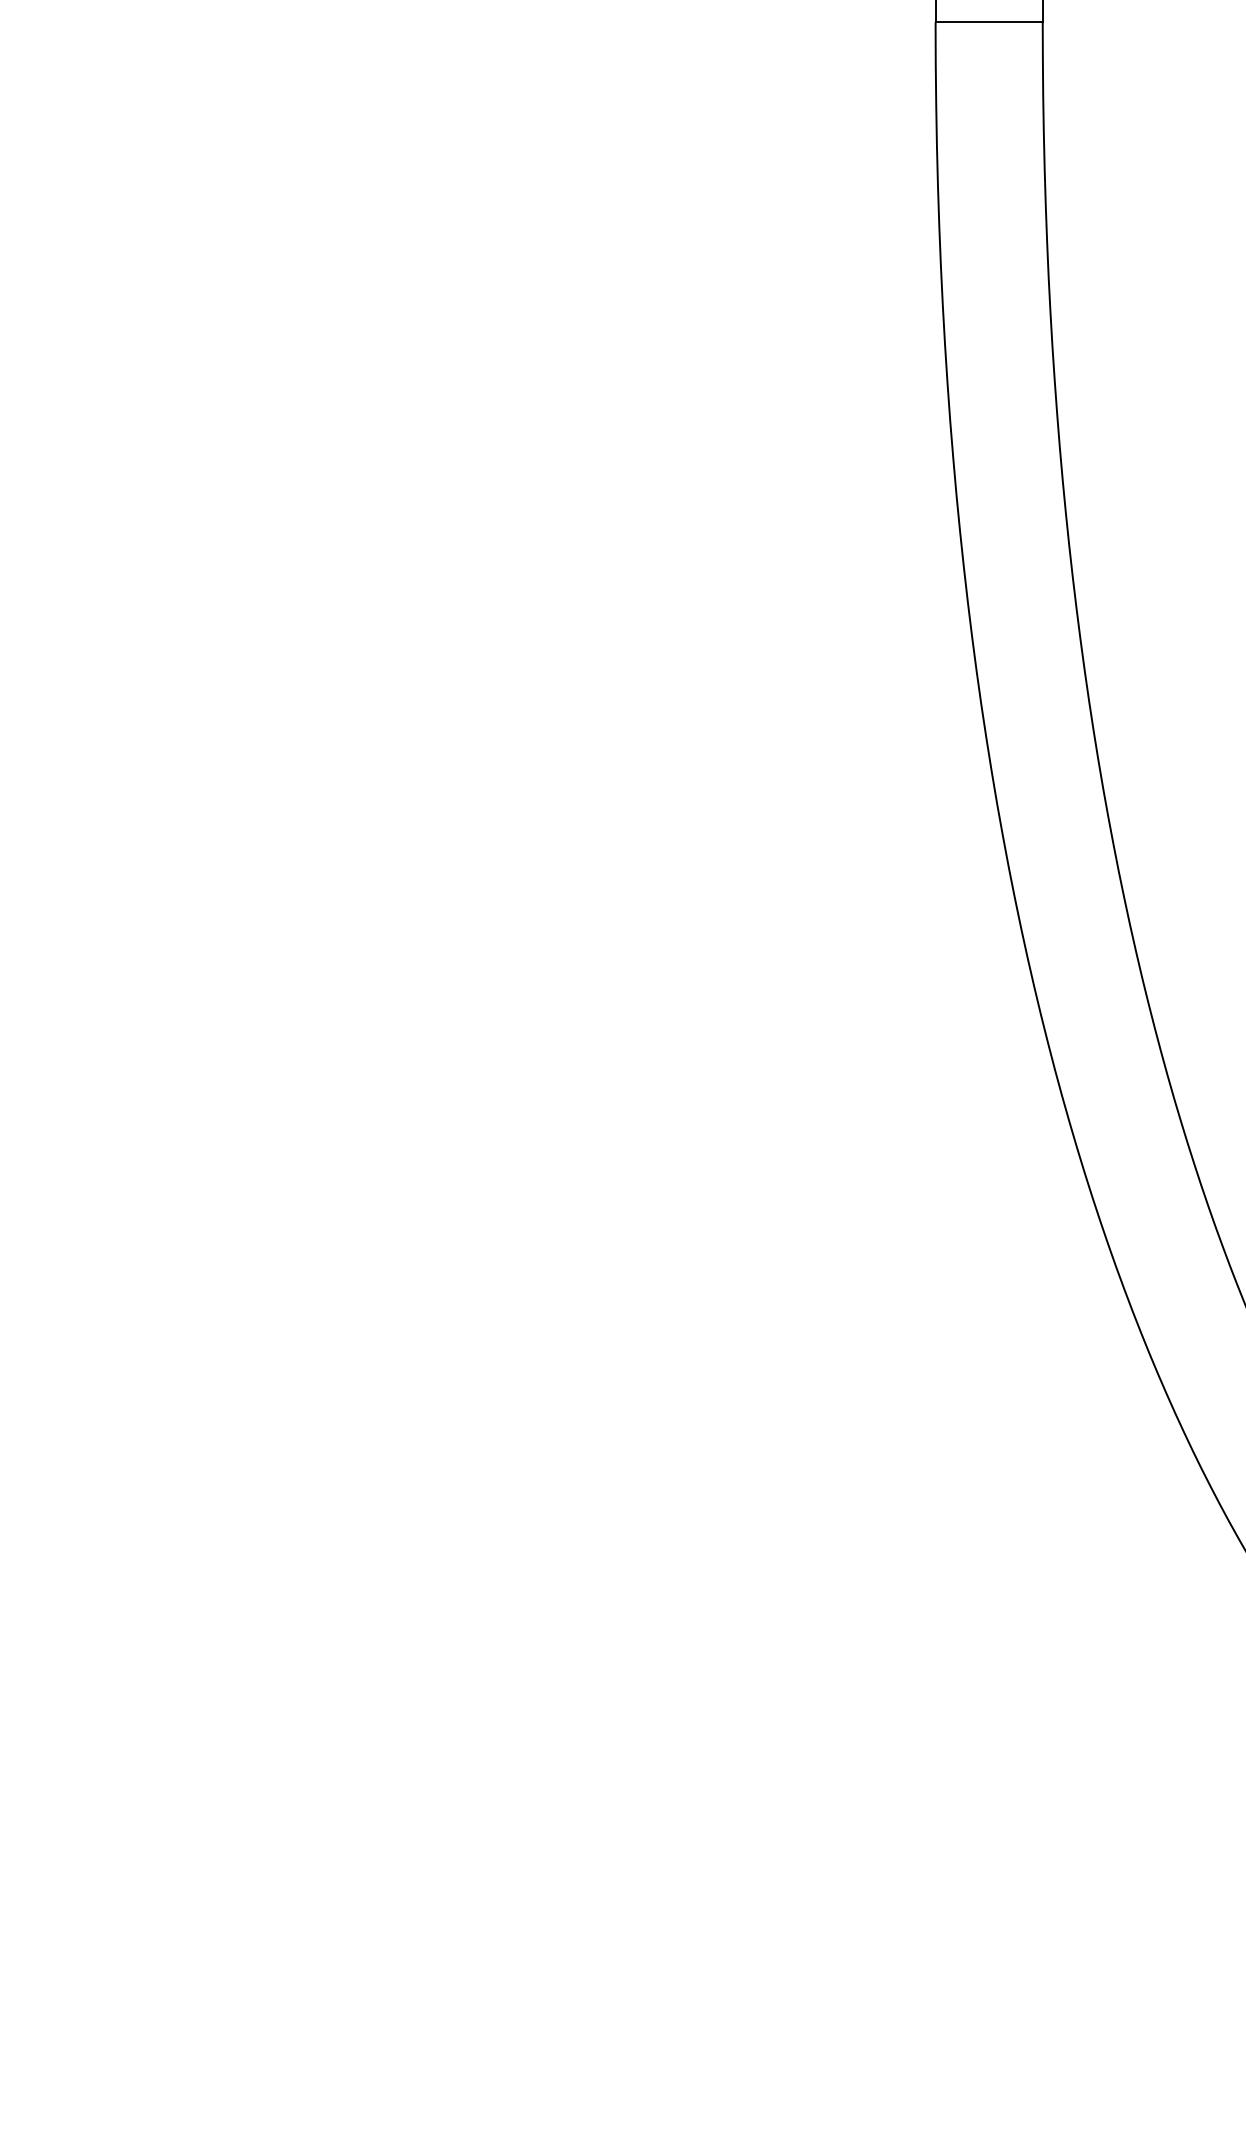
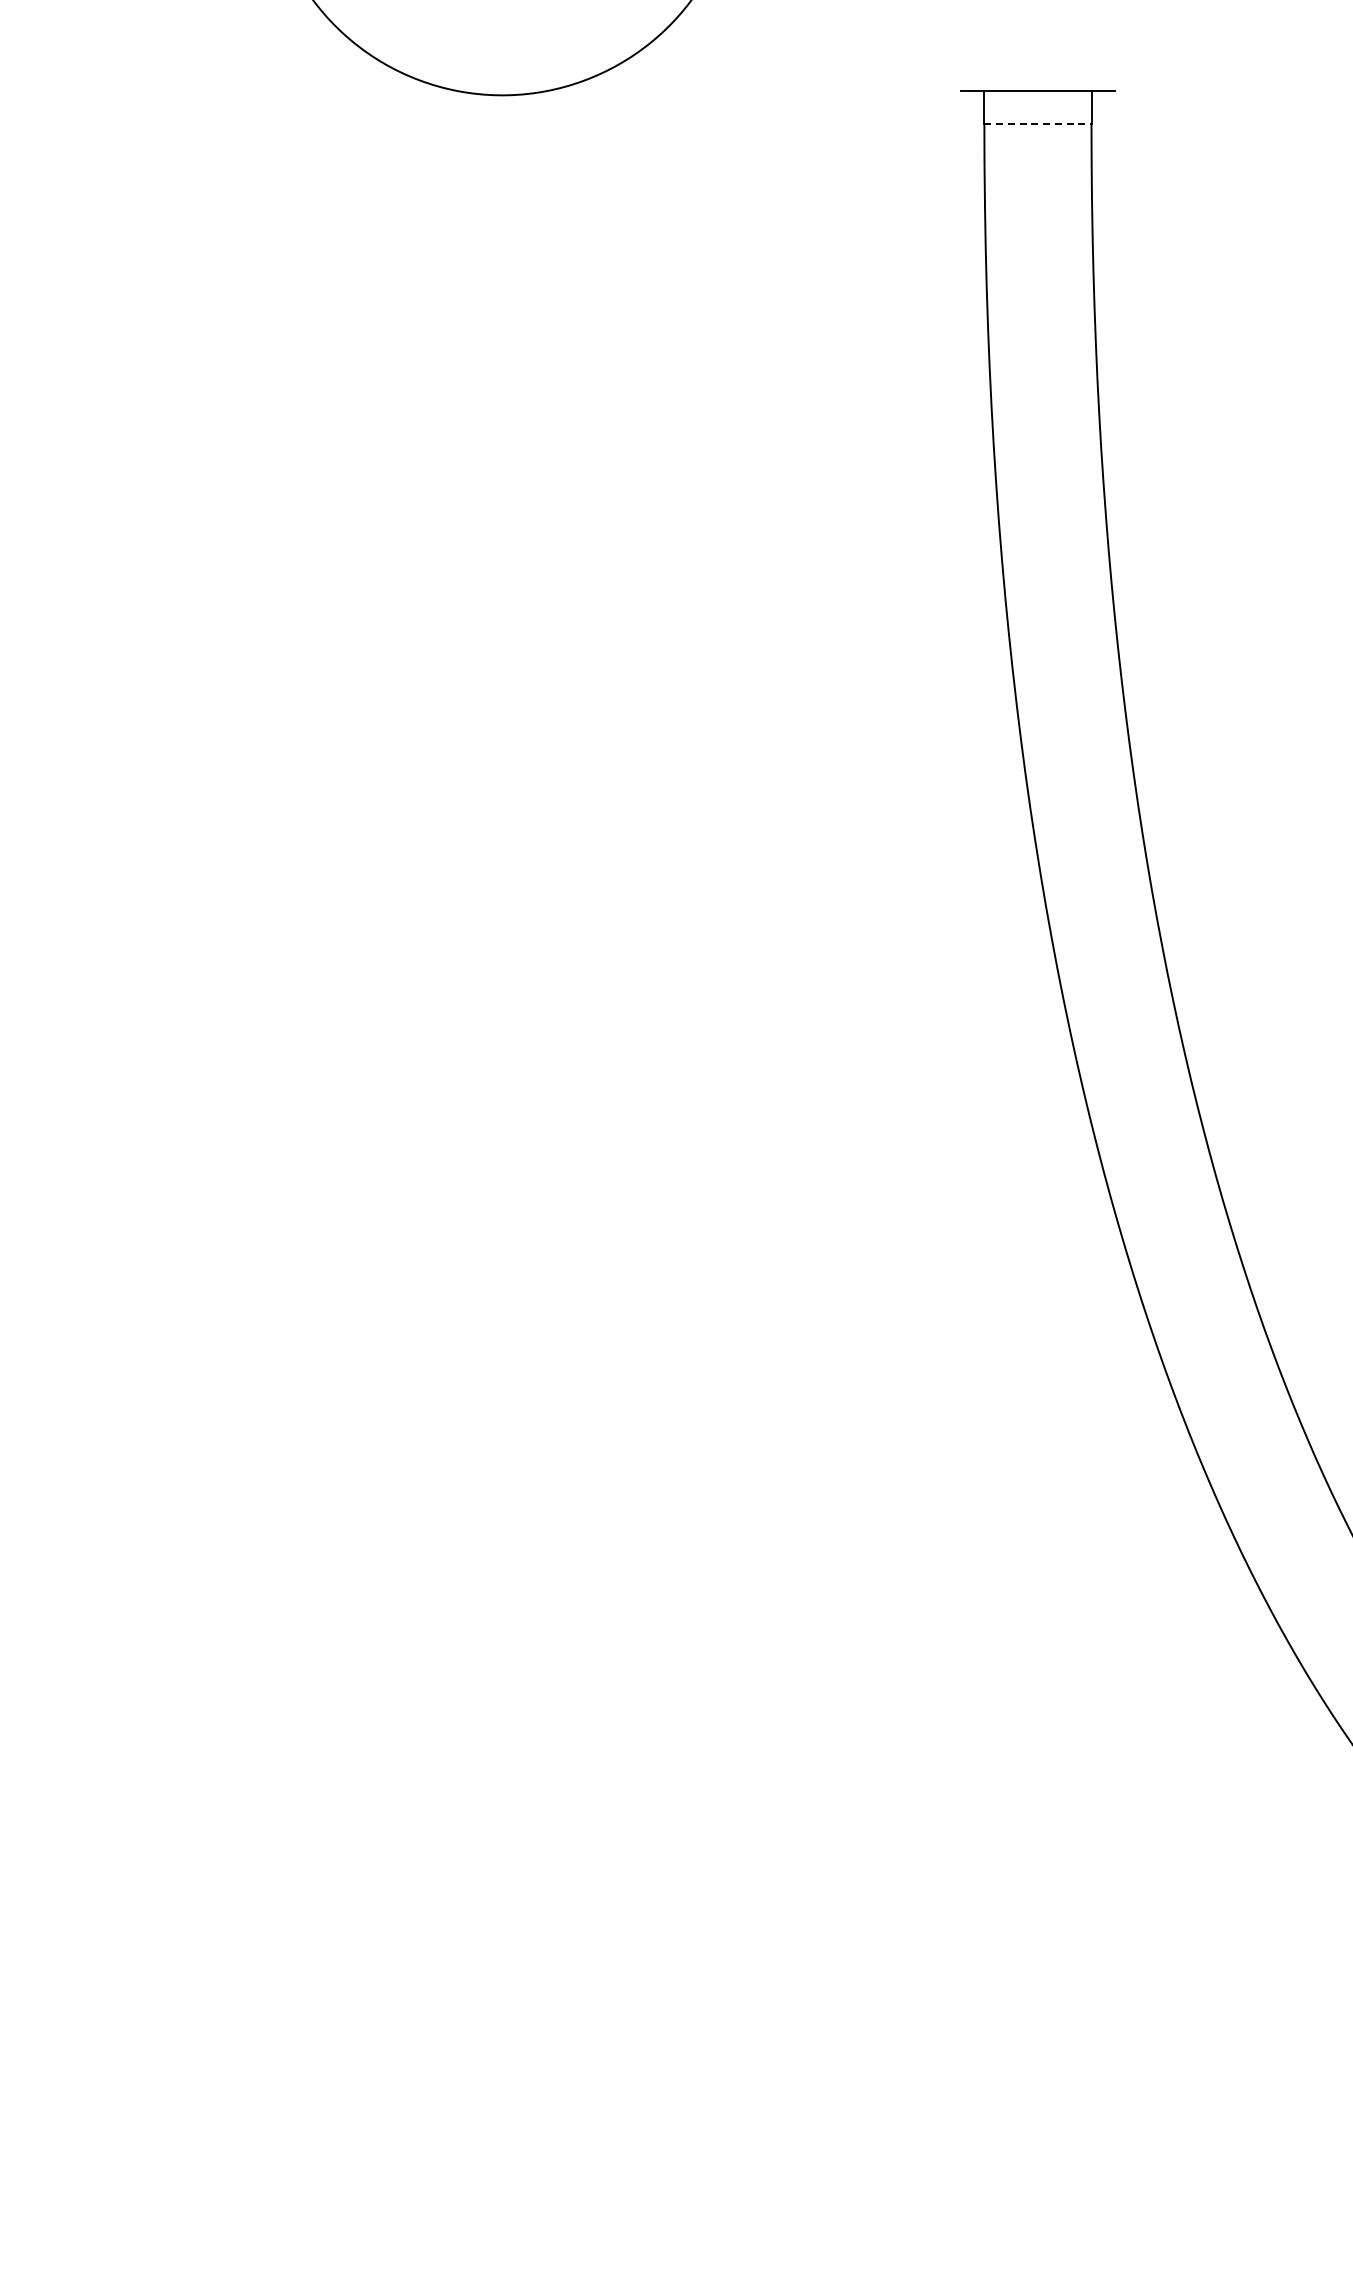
line: (988, 22) -> (1037, 124), solid -> dashed

